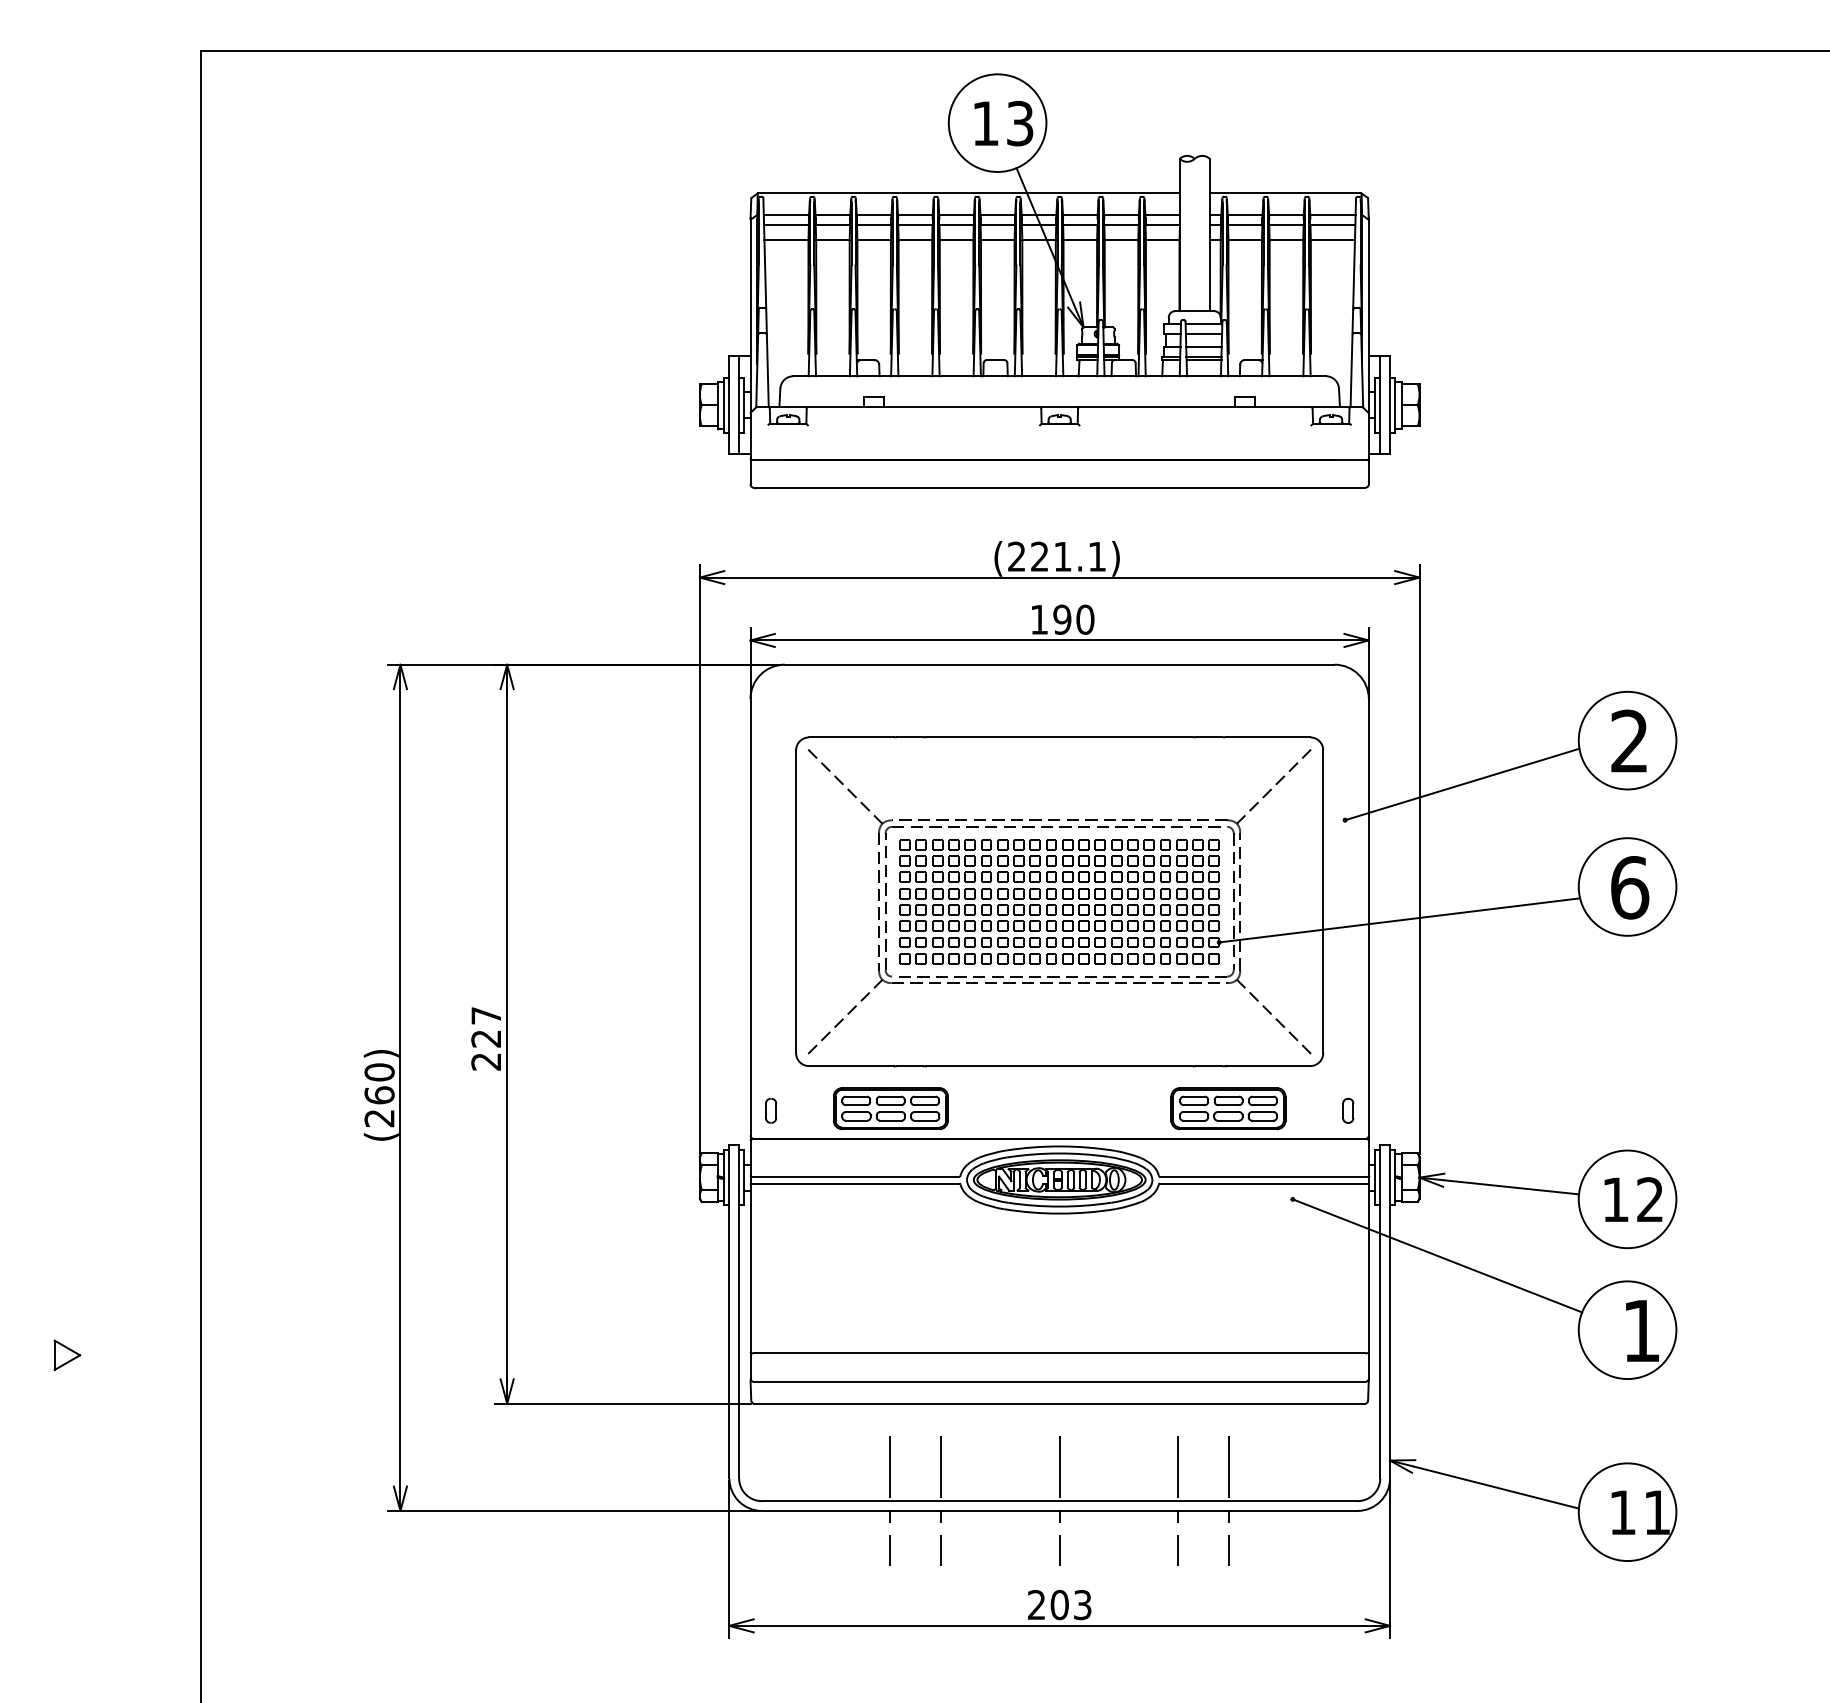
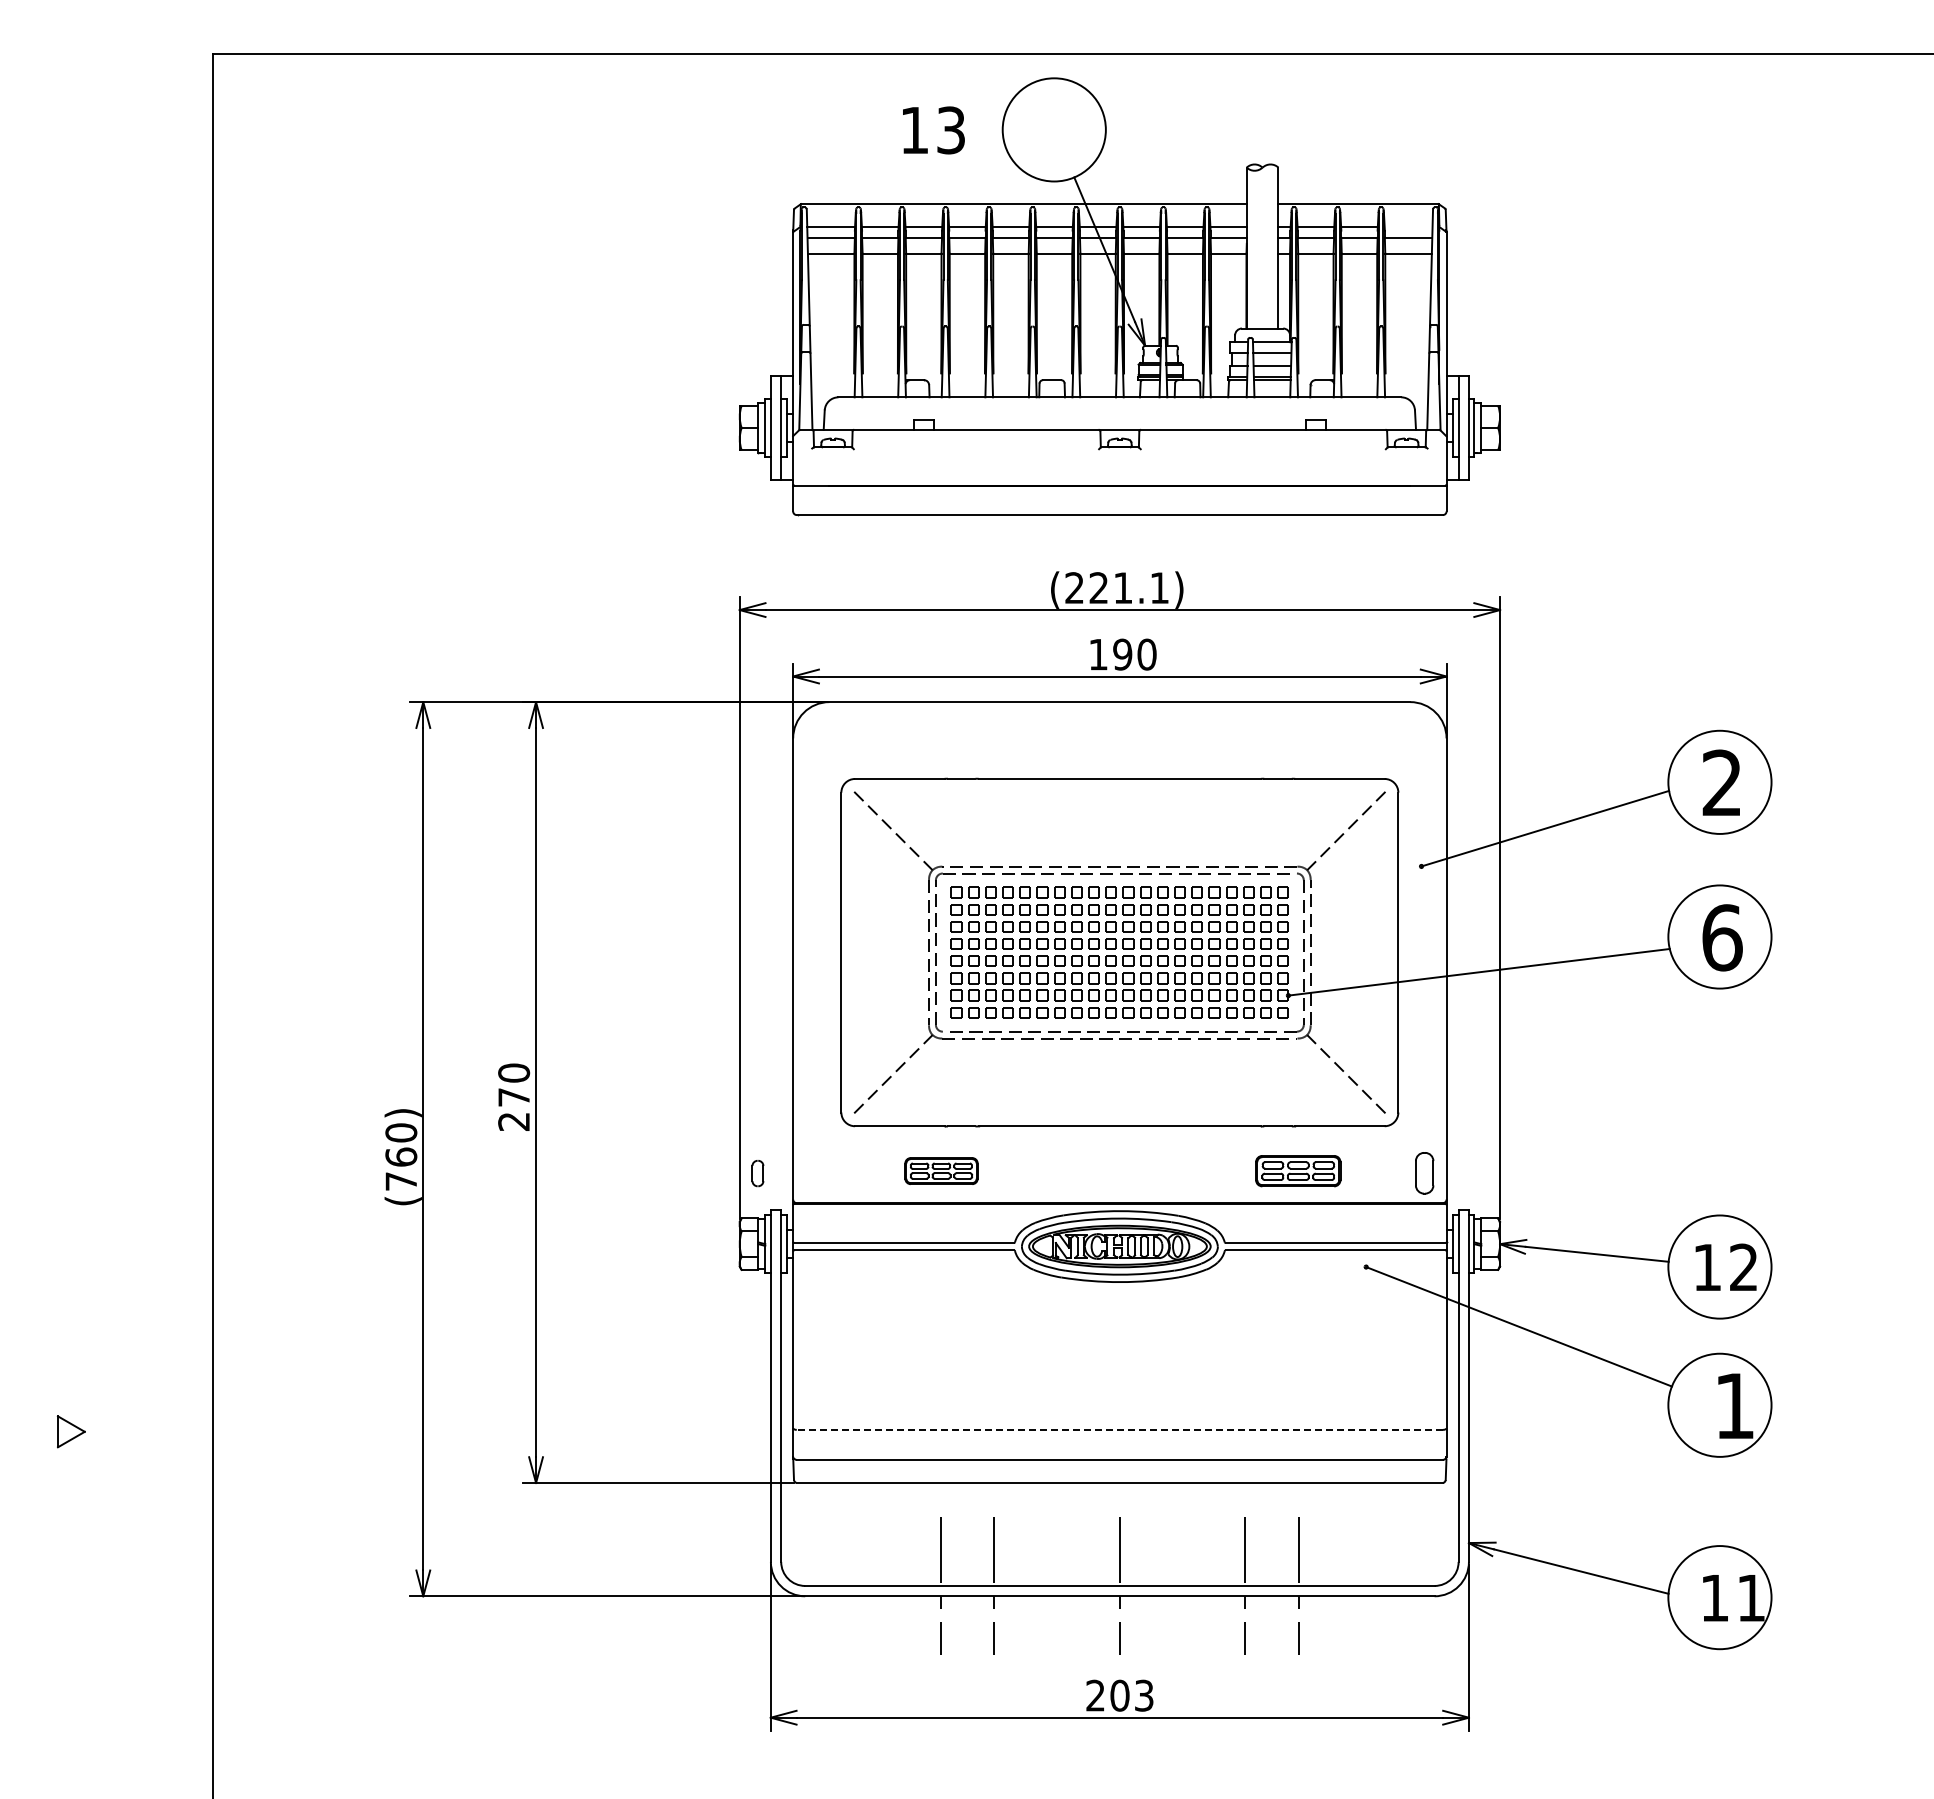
text: (1003, 123) -> (933, 130), moved
line: (1332, 214) -> (1408, 226), removed
text: (486, 1026) -> (514, 1084), 227 -> 270
part: (890, 1107) -> (941, 1170), size x0.6
part: (1228, 1107) -> (1298, 1170), size x0.7
part: (770, 1110) -> (757, 1173), moved
part: (1347, 1110) -> (1424, 1173), size x1.6
text: (378, 1118) -> (400, 1181), (260) -> (760)
line: (1059, 1353) -> (1119, 1429), solid -> dashed

